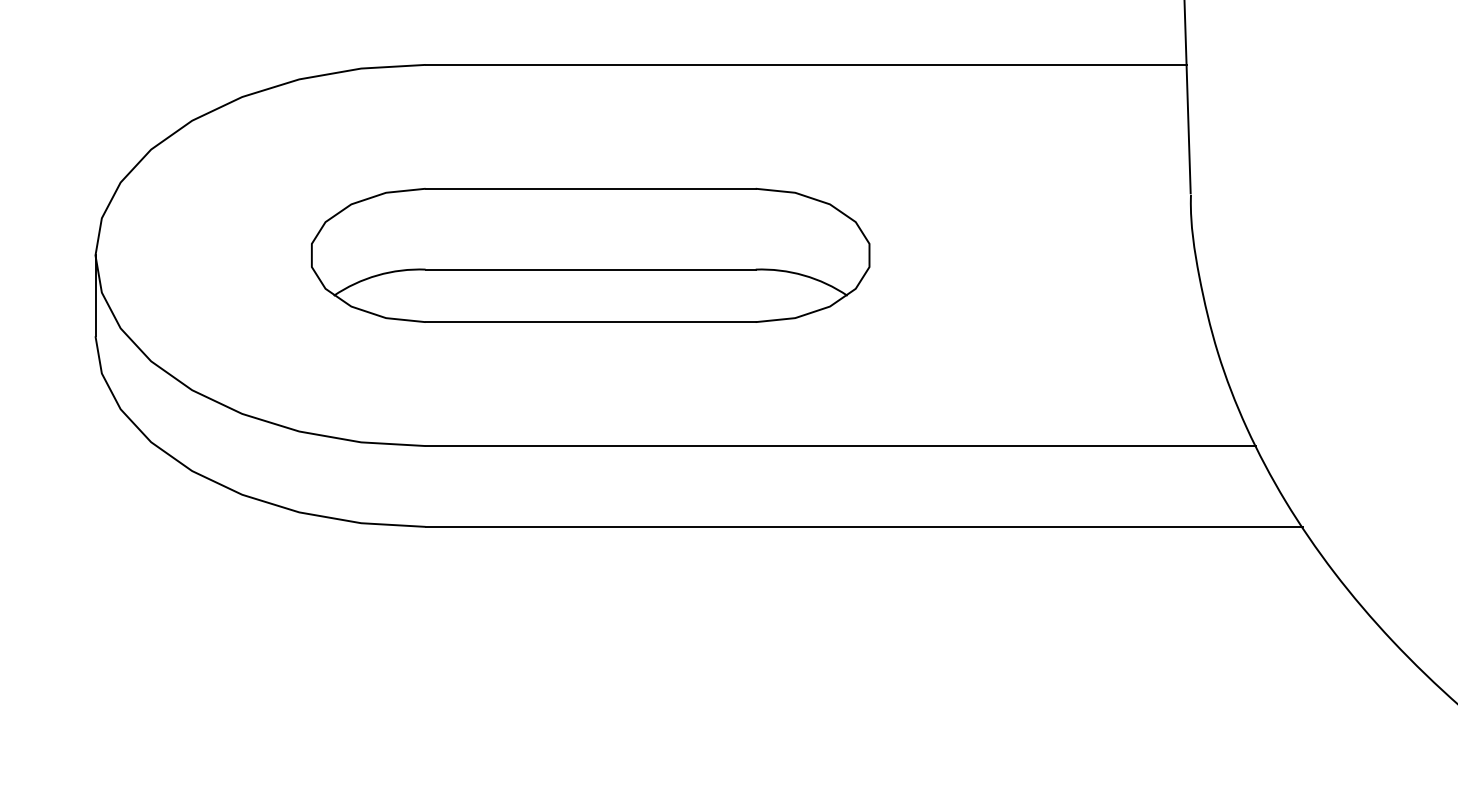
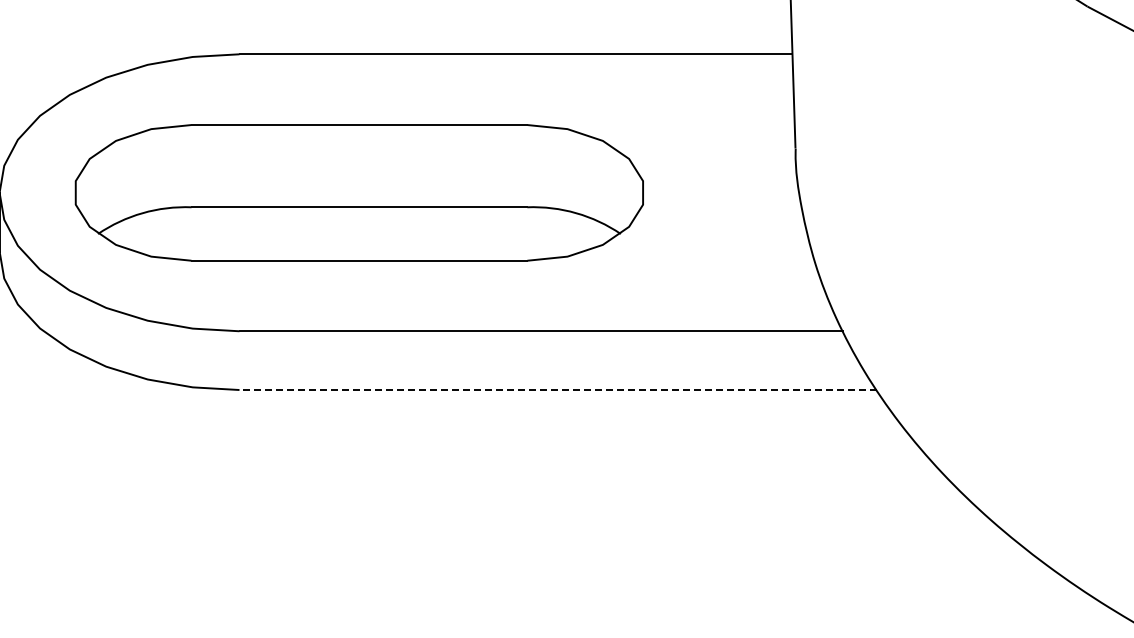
part: (590, 255) -> (359, 192), size x1.4
line: (864, 527) -> (558, 390), solid -> dashed

